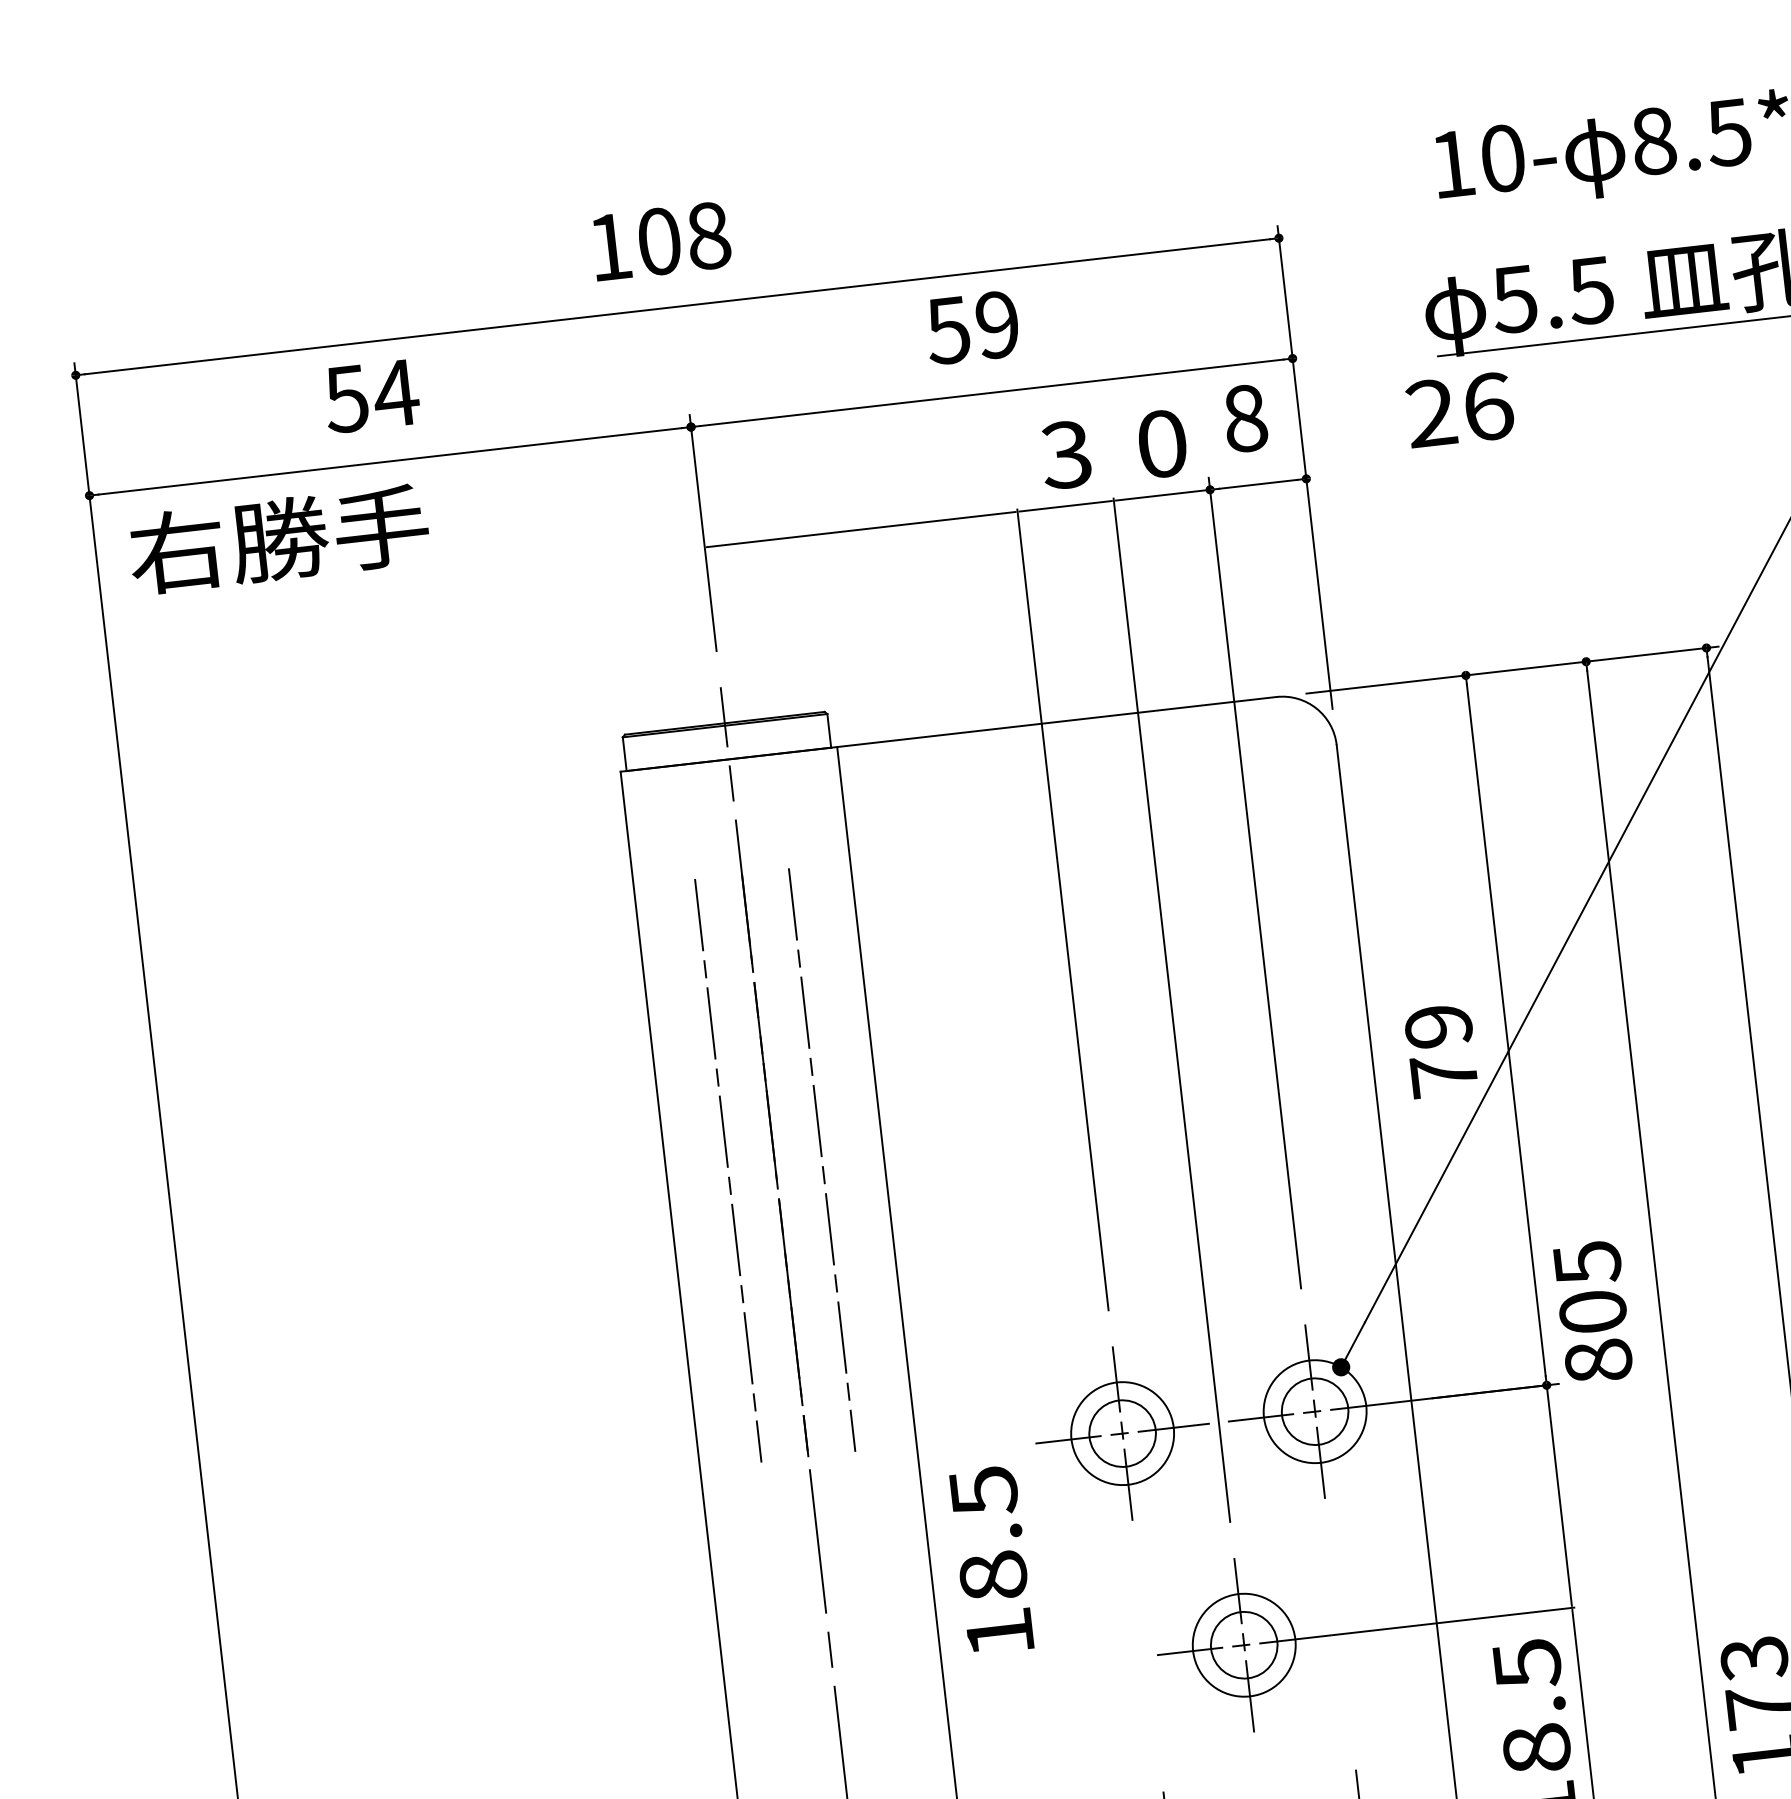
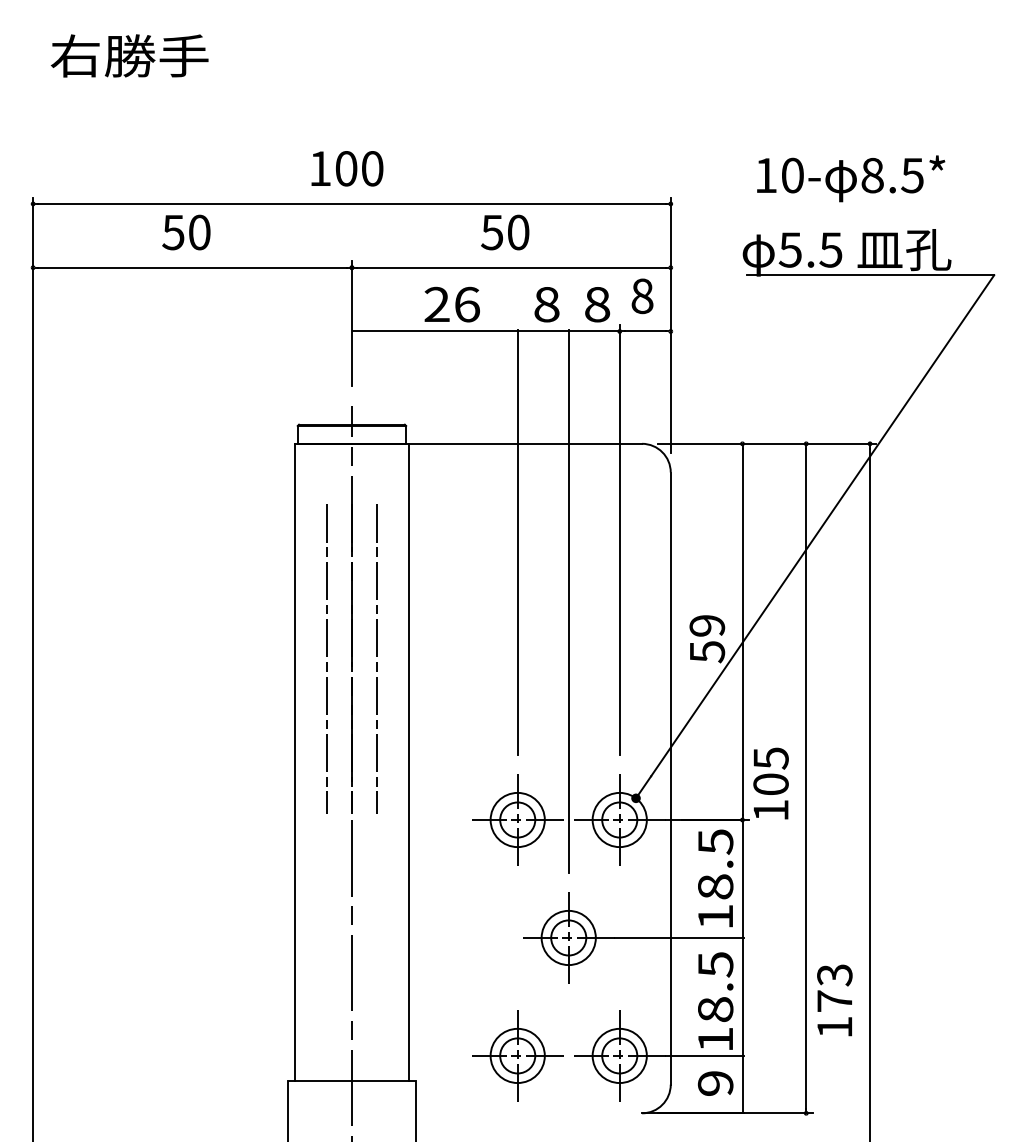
text: (708, 235) -> (372, 168), 108 -> 100
text: (997, 324) -> (518, 232), 59 -> 50
text: (395, 393) -> (199, 232), 54 -> 50
text: (1458, 409) -> (451, 304), moved
text: (1162, 443) -> (597, 304), 0 -> 8
text: (1066, 454) -> (546, 304), 3 -> 8
text: (278, 538) -> (129, 55), moved
text: (1444, 1076) -> (707, 652), 79 -> 59
text: (1597, 1361) -> (770, 810), 805 -> 105
text: (991, 1560) -> (715, 878), moved

